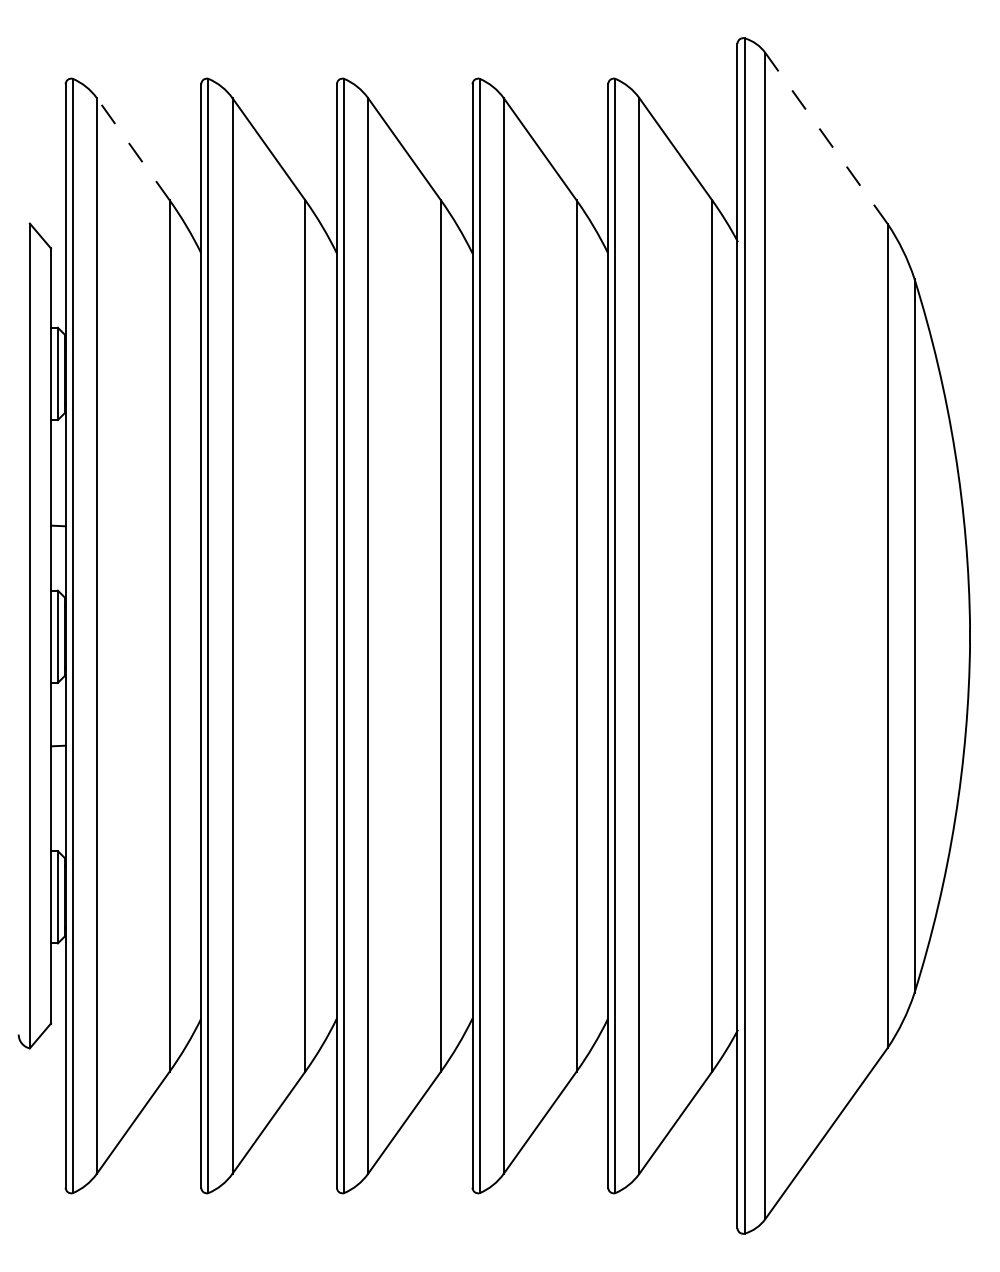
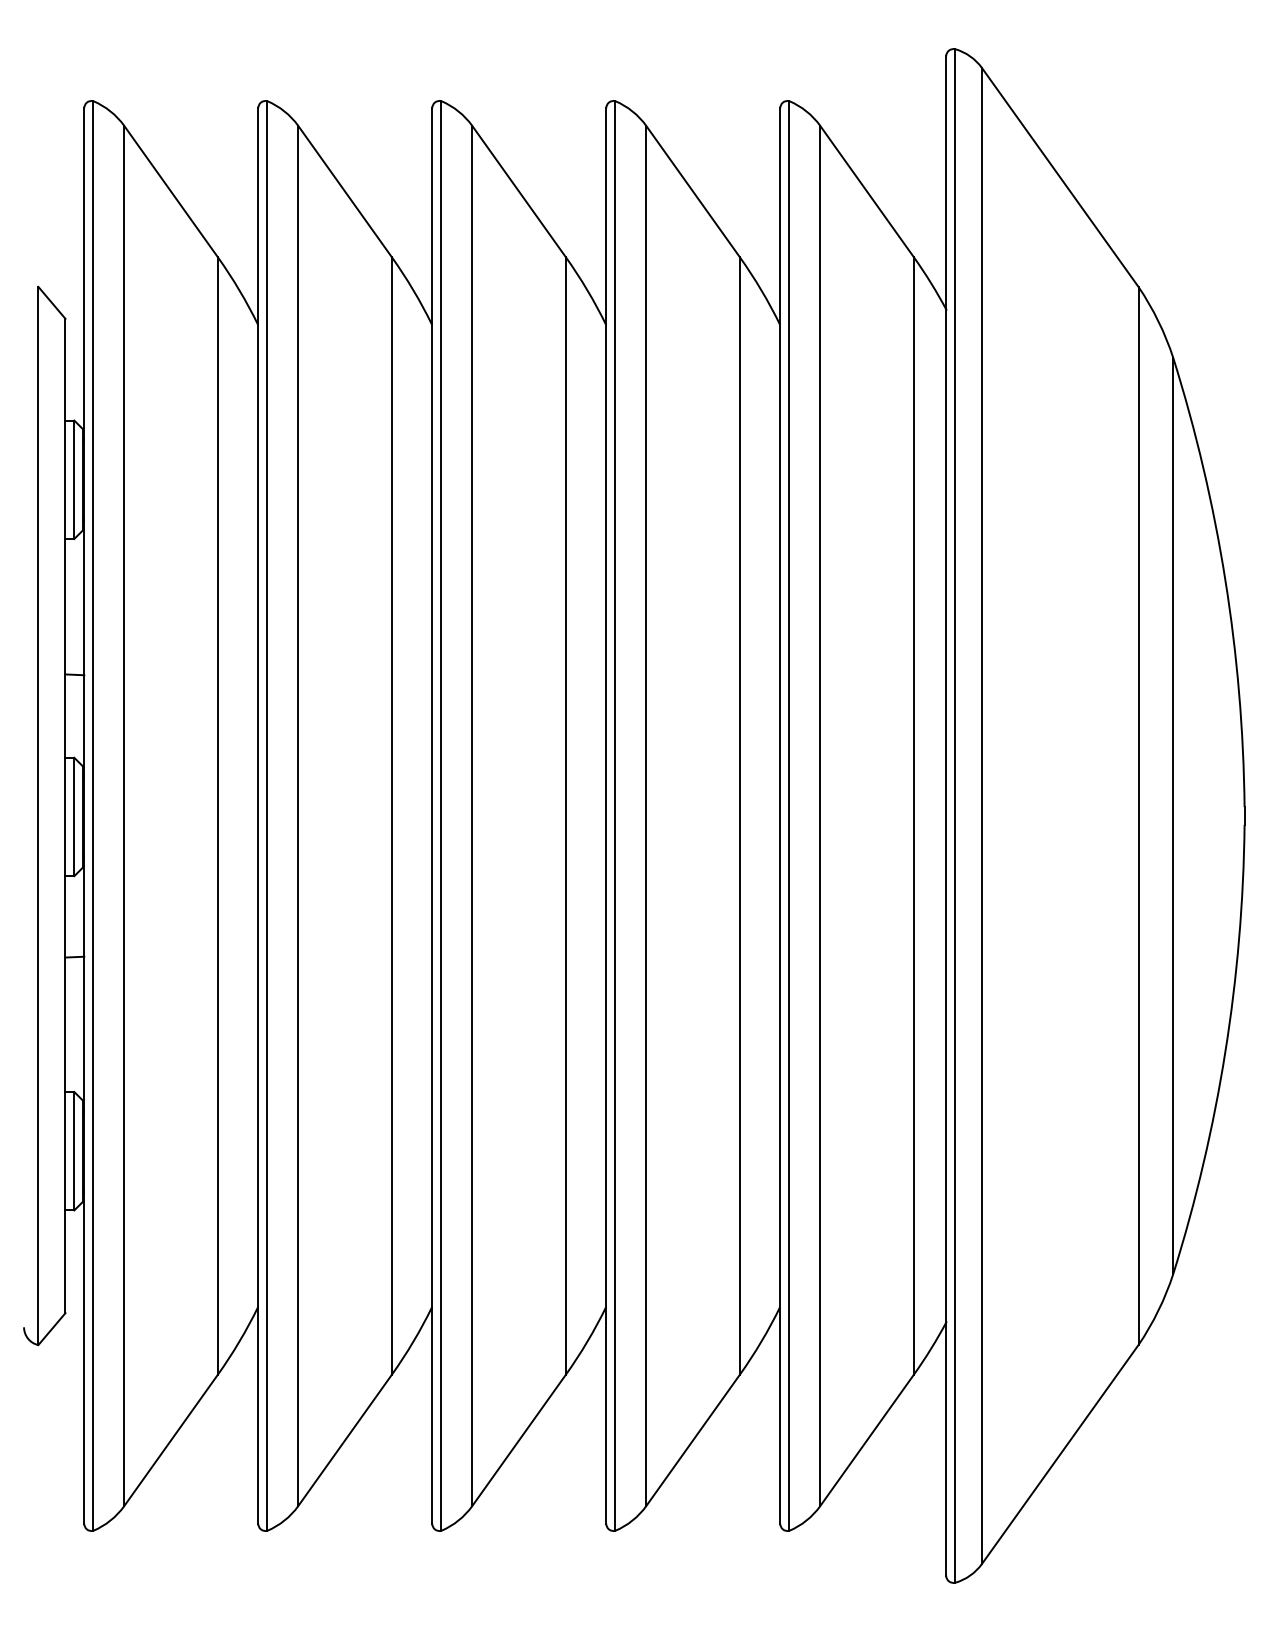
line: (826, 138) -> (1060, 177), dashed -> solid
line: (133, 149) -> (171, 191), dashed -> solid

